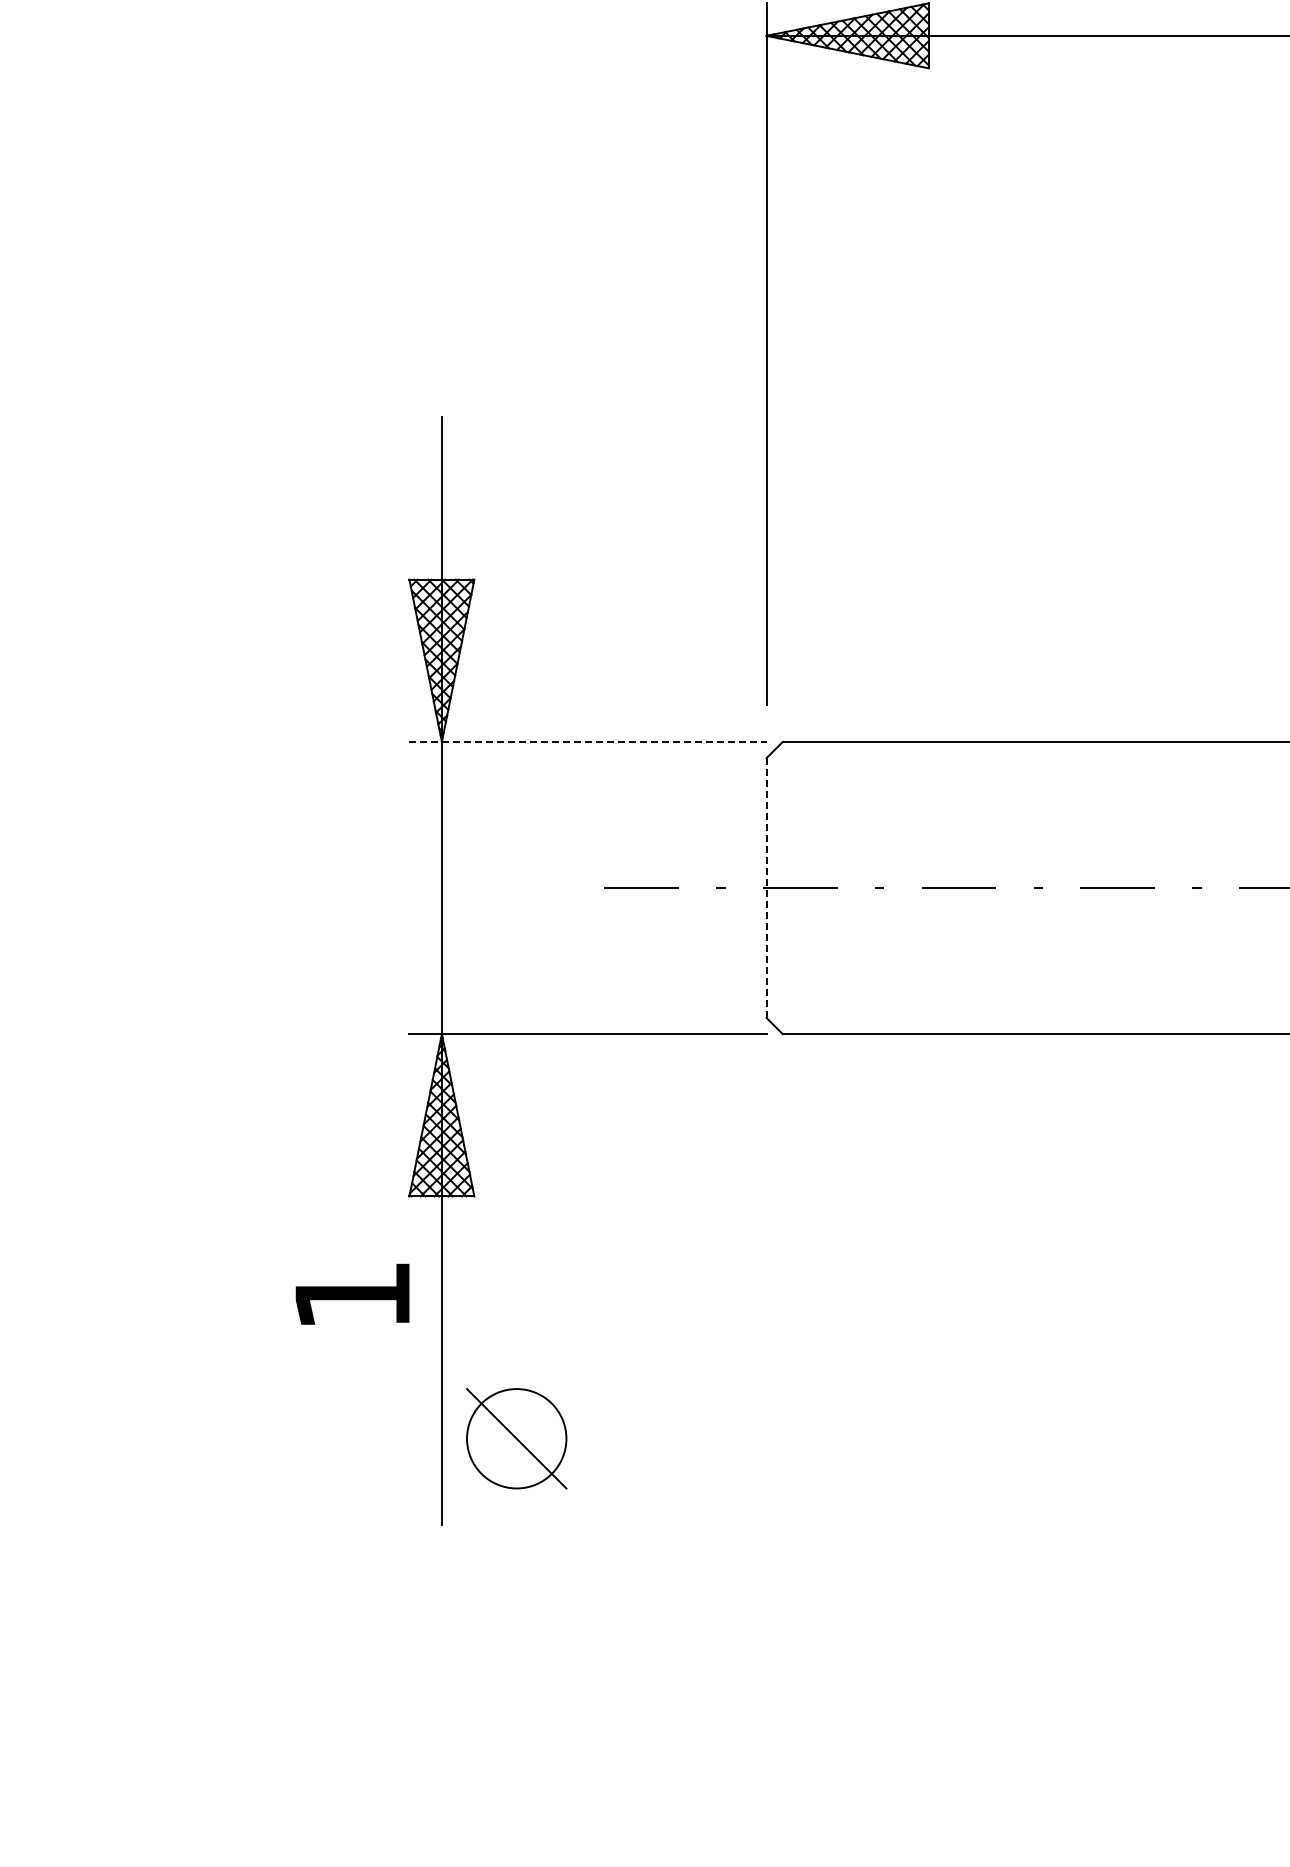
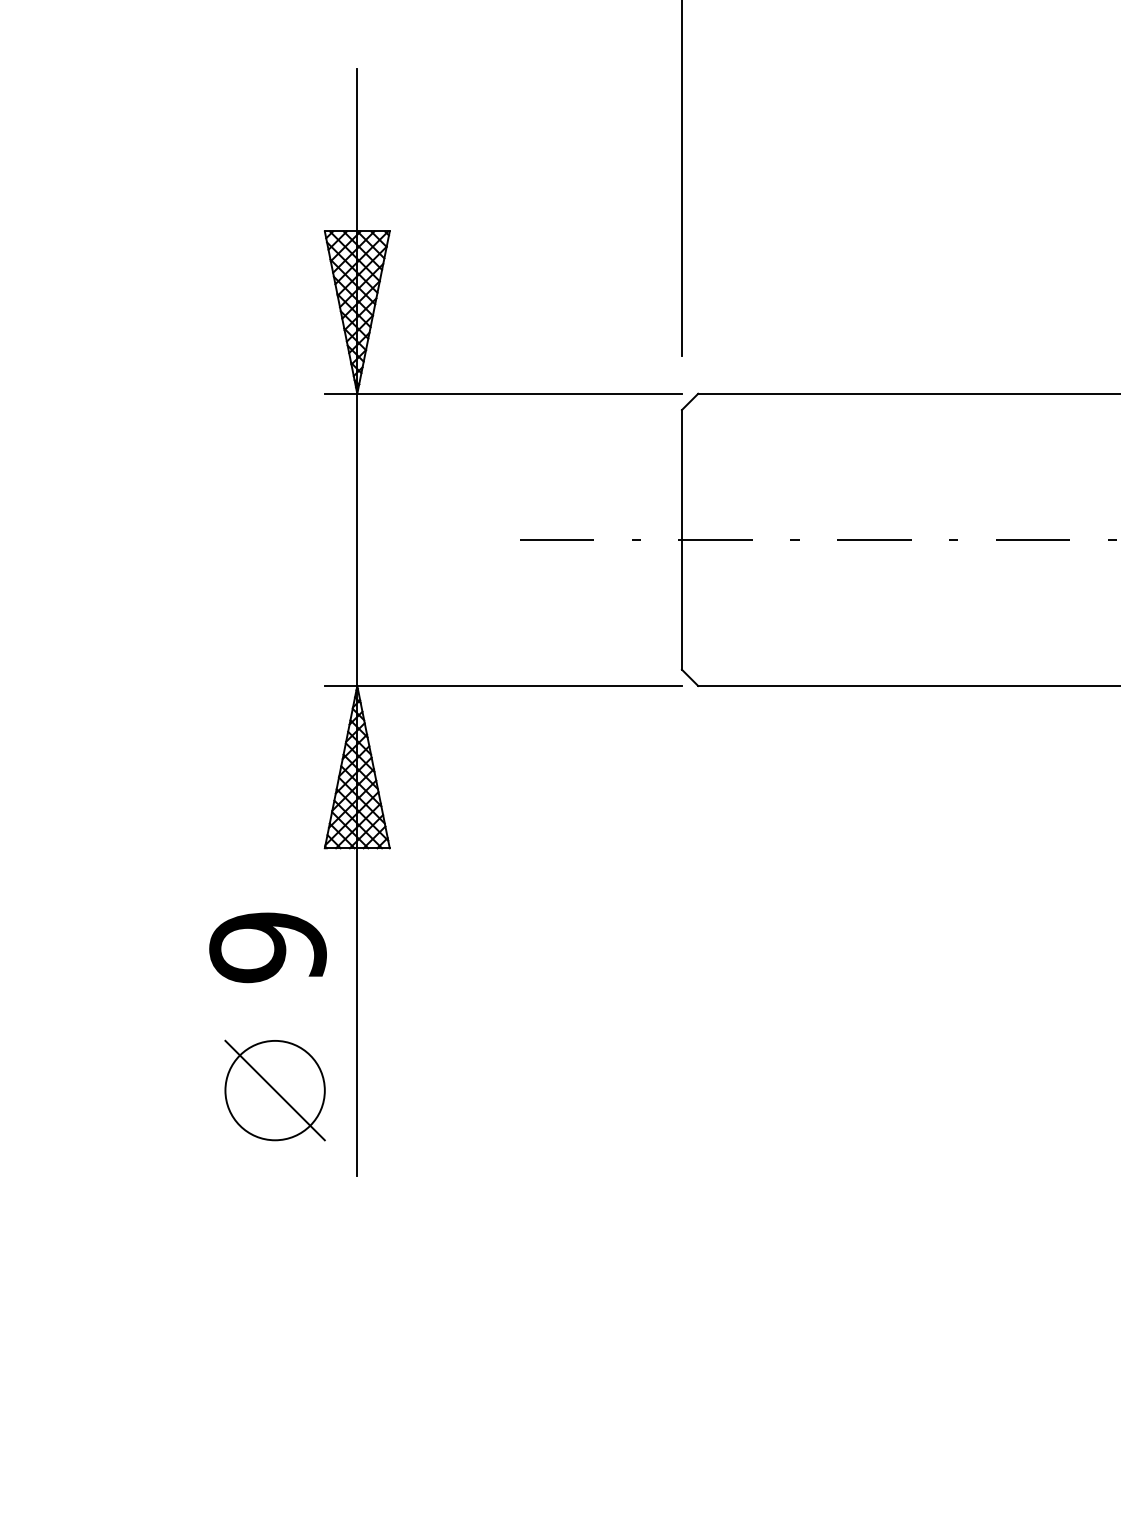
line: (588, 741) -> (503, 393), dashed -> solid
line: (766, 888) -> (681, 540), dashed -> solid
text: (352, 1295) -> (267, 947), 1 -> 9
part: (516, 1438) -> (274, 1090), moved

